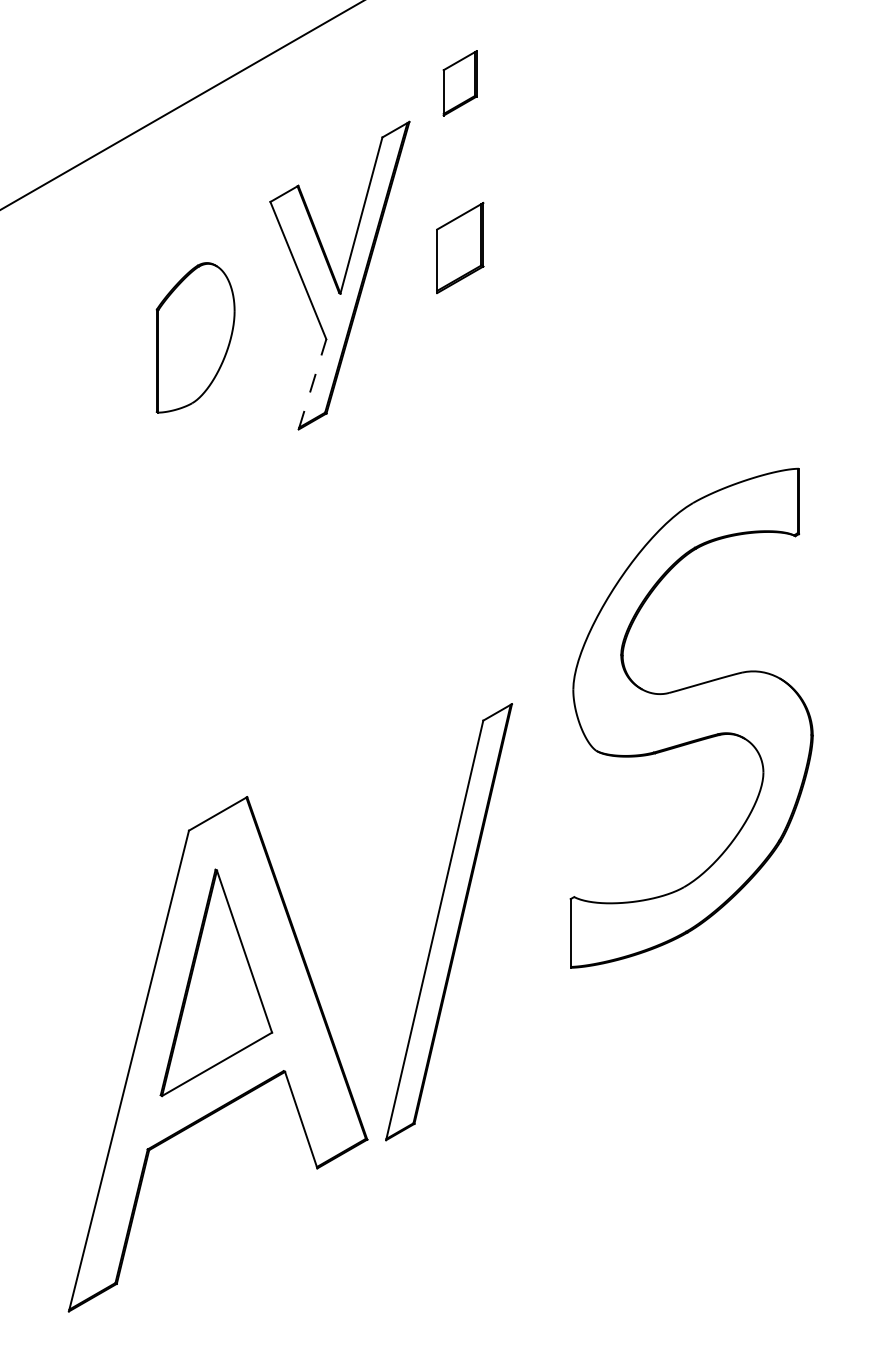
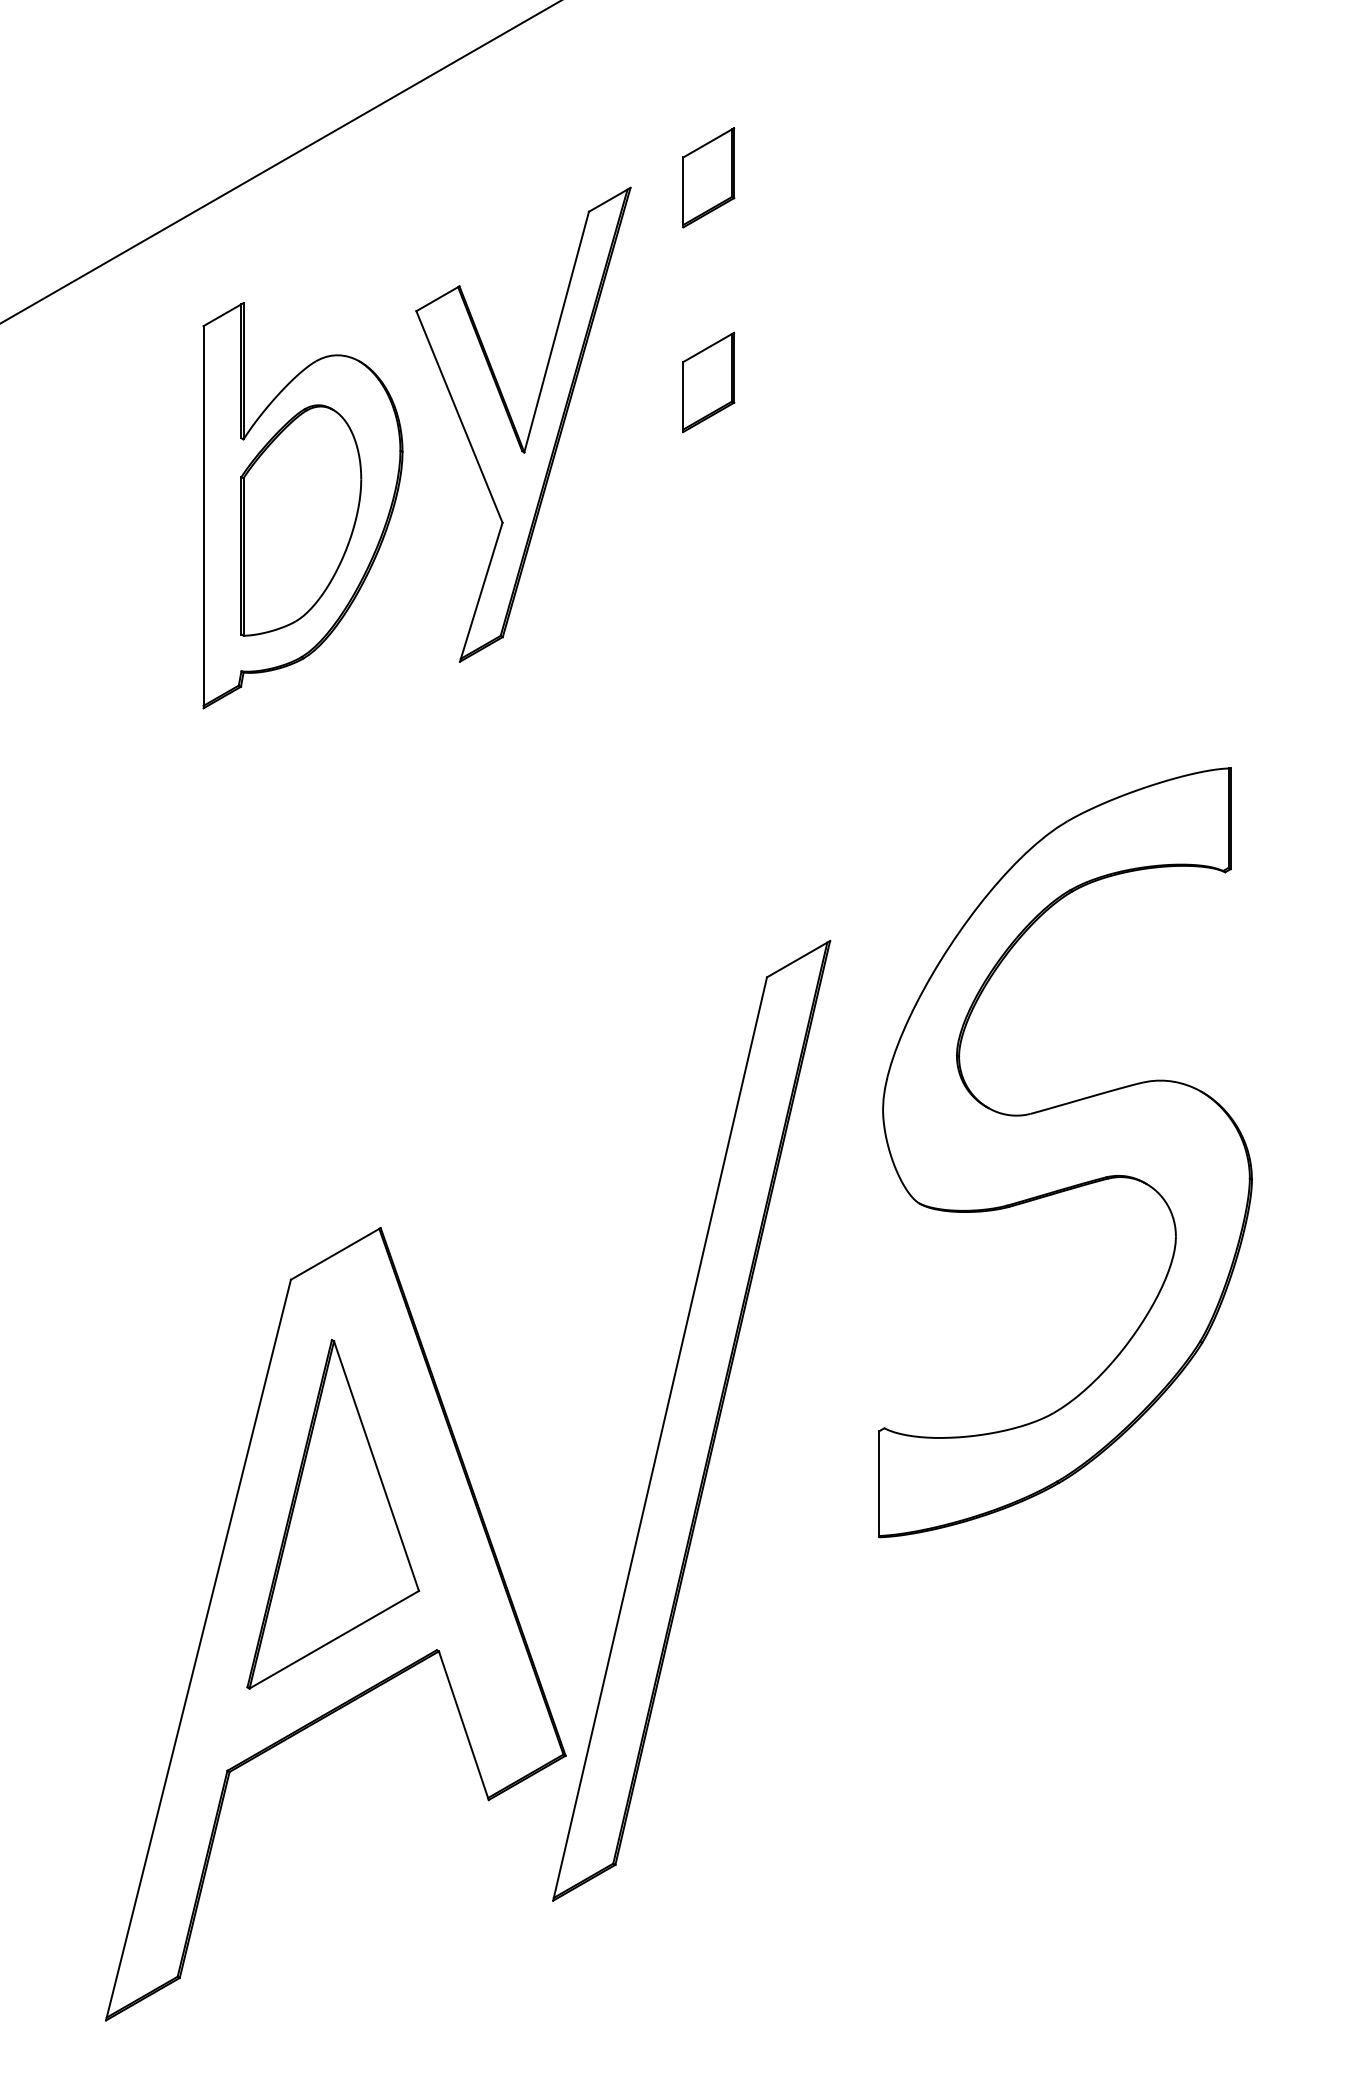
part: (459, 83) -> (707, 177), moved
part: (459, 248) -> (707, 382), size x0.71
part: (196, 327) -> (302, 504), added
line: (312, 383) -> (481, 590), dashed -> solid
part: (691, 717) -> (1065, 1151), moved
part: (448, 921) -> (690, 1419), size x1.43

